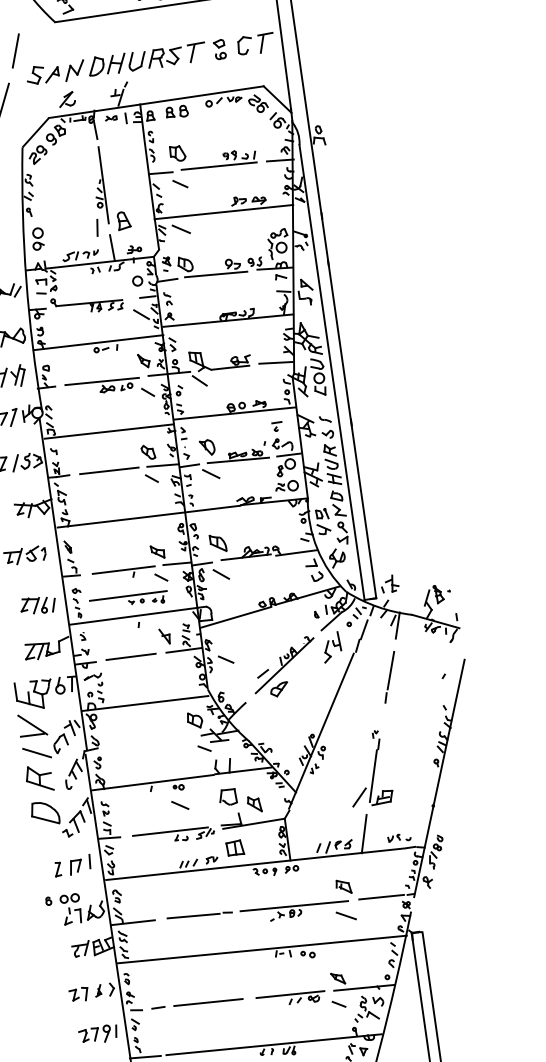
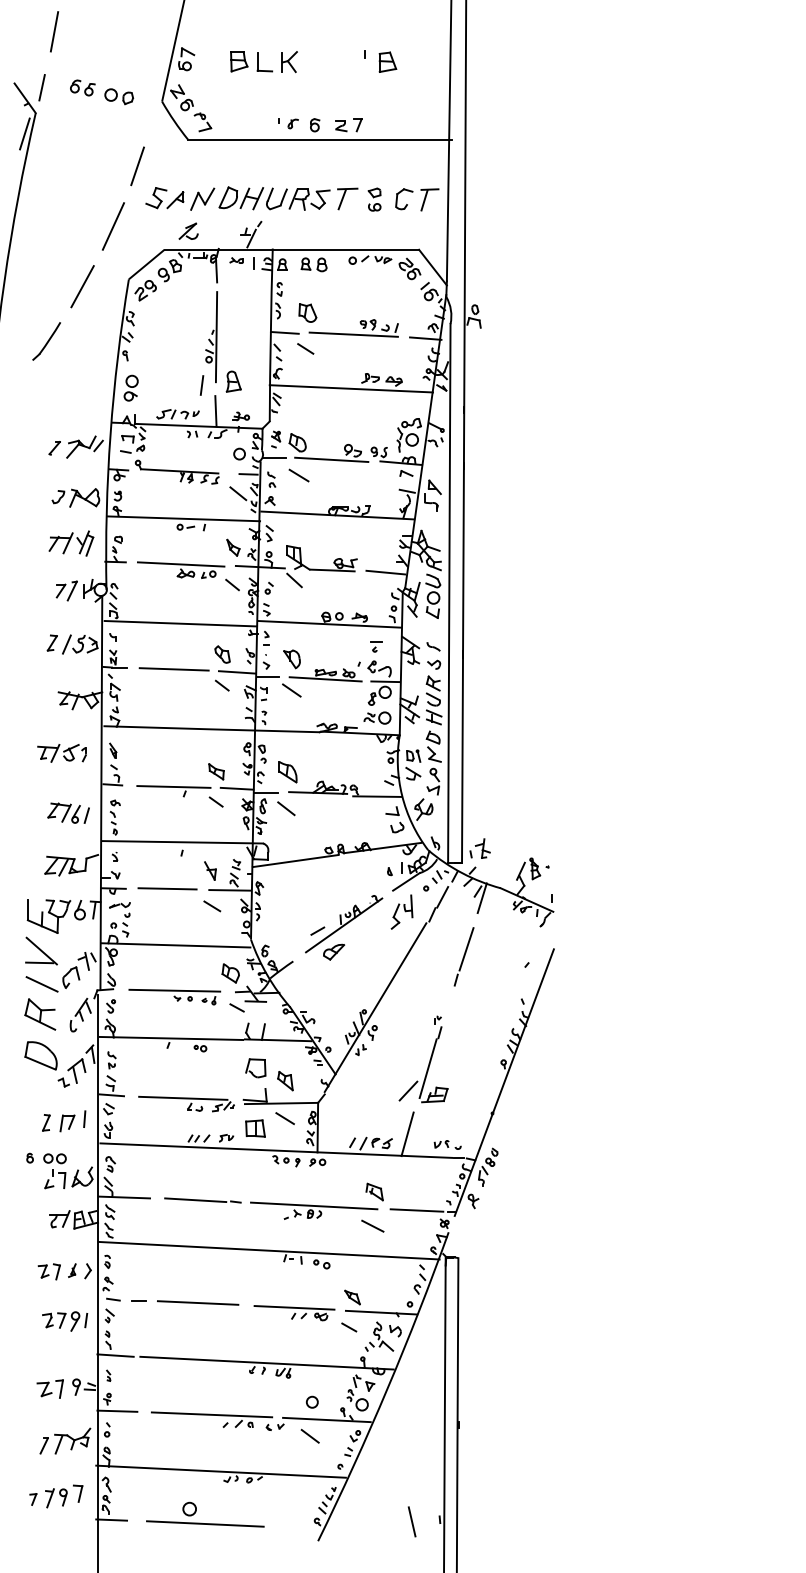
line: (180, 229) -> (298, 475), moved
part: (128, 600) -> (174, 996), moved
line: (226, 659) -> (212, 906), moved
line: (179, 805) -> (284, 1118), moved

